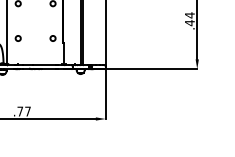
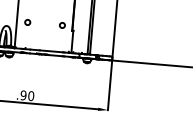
text: (23, 111) -> (26, 95), .77 -> .90

